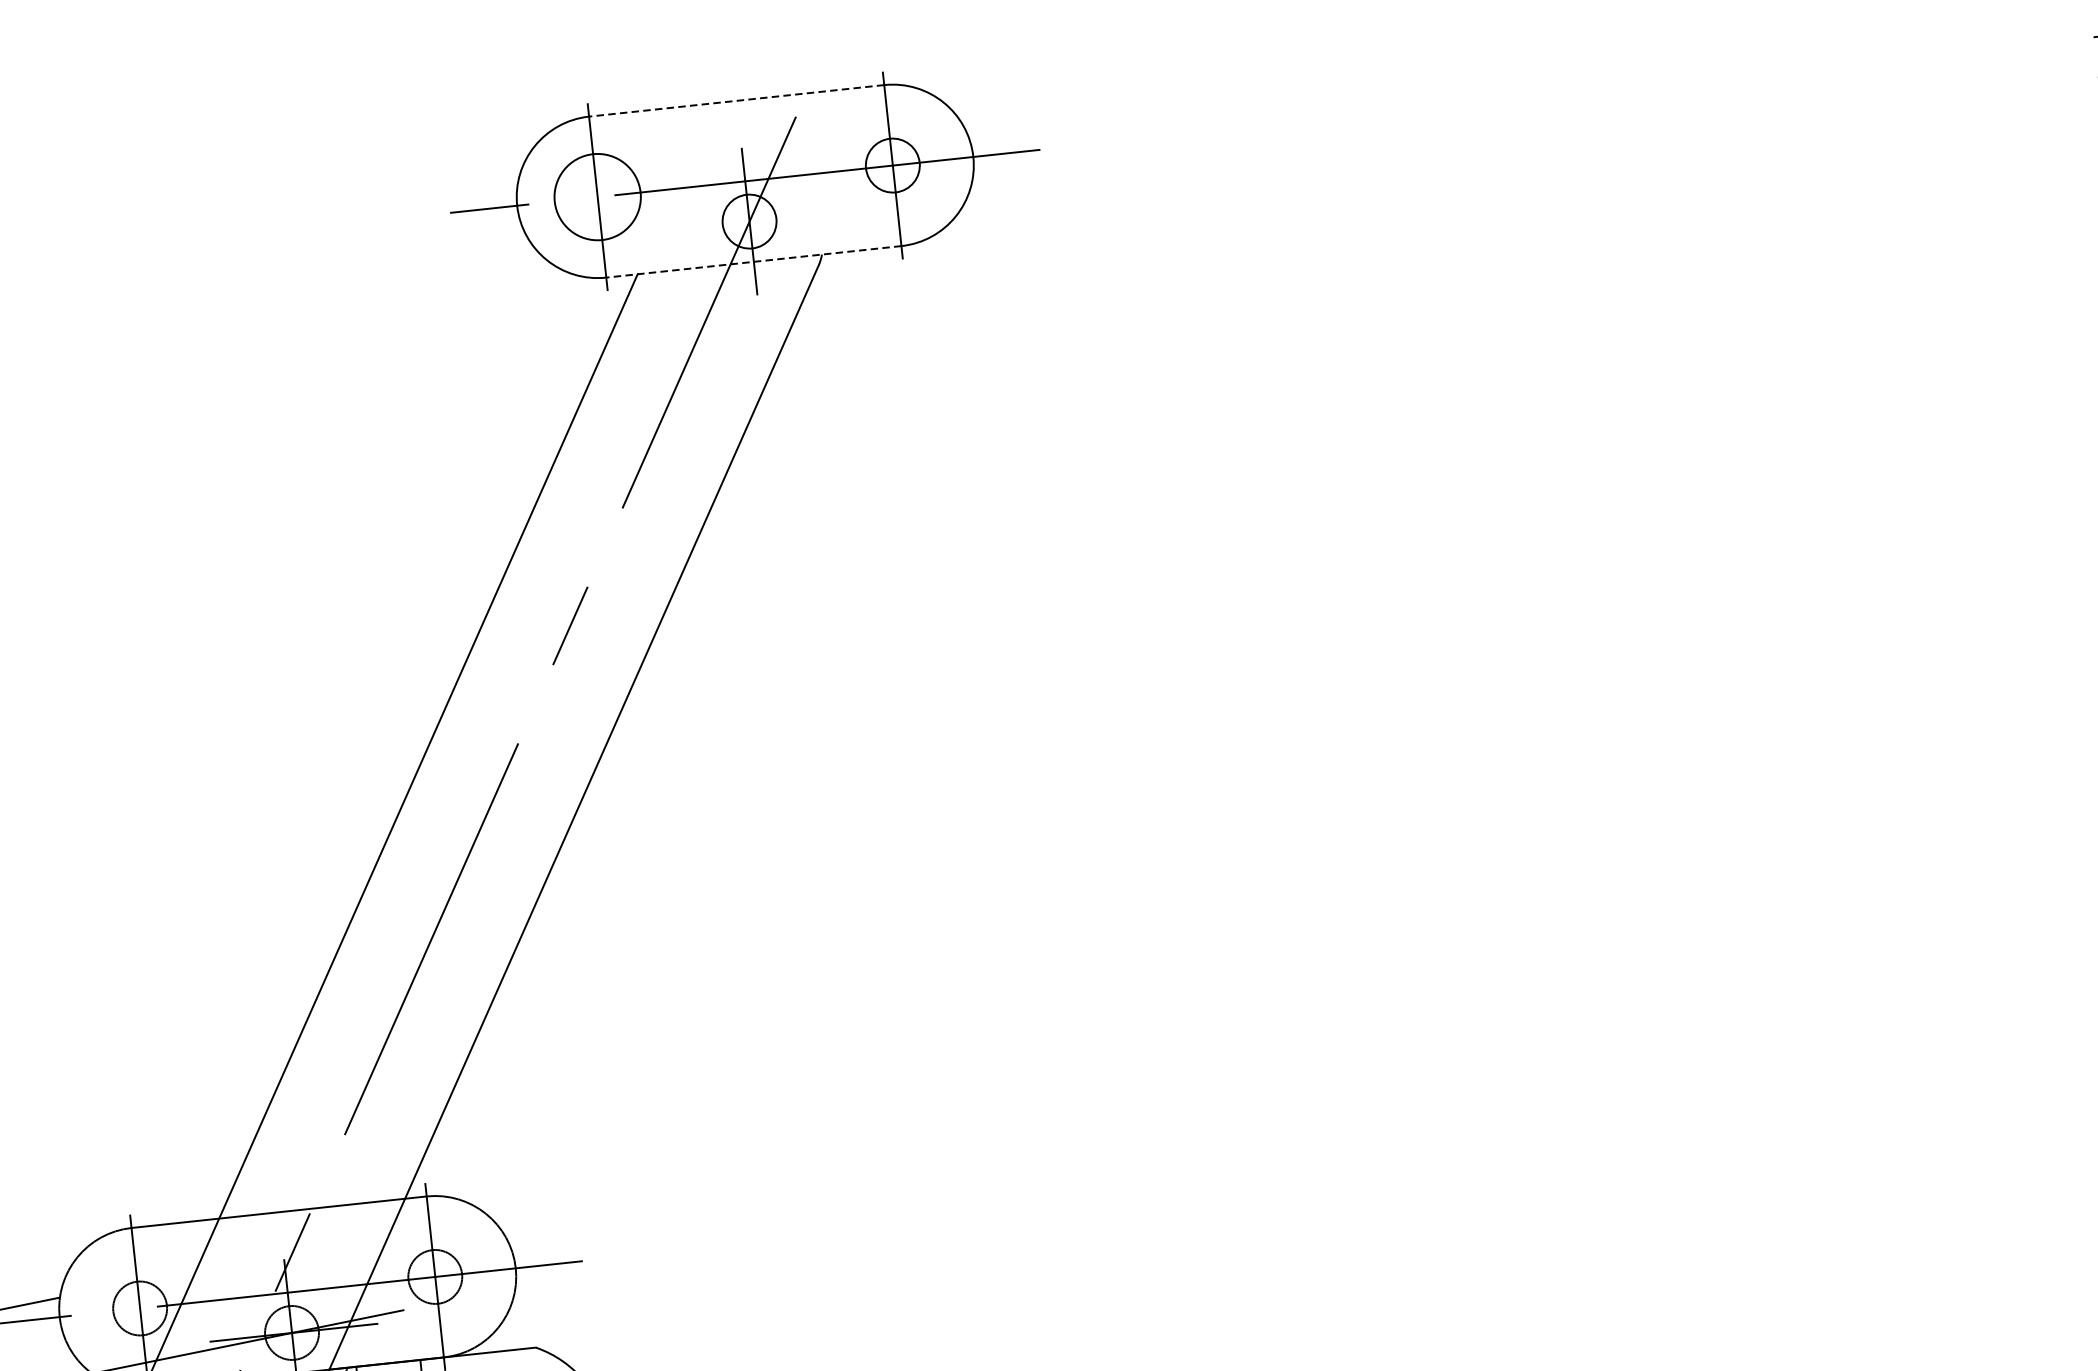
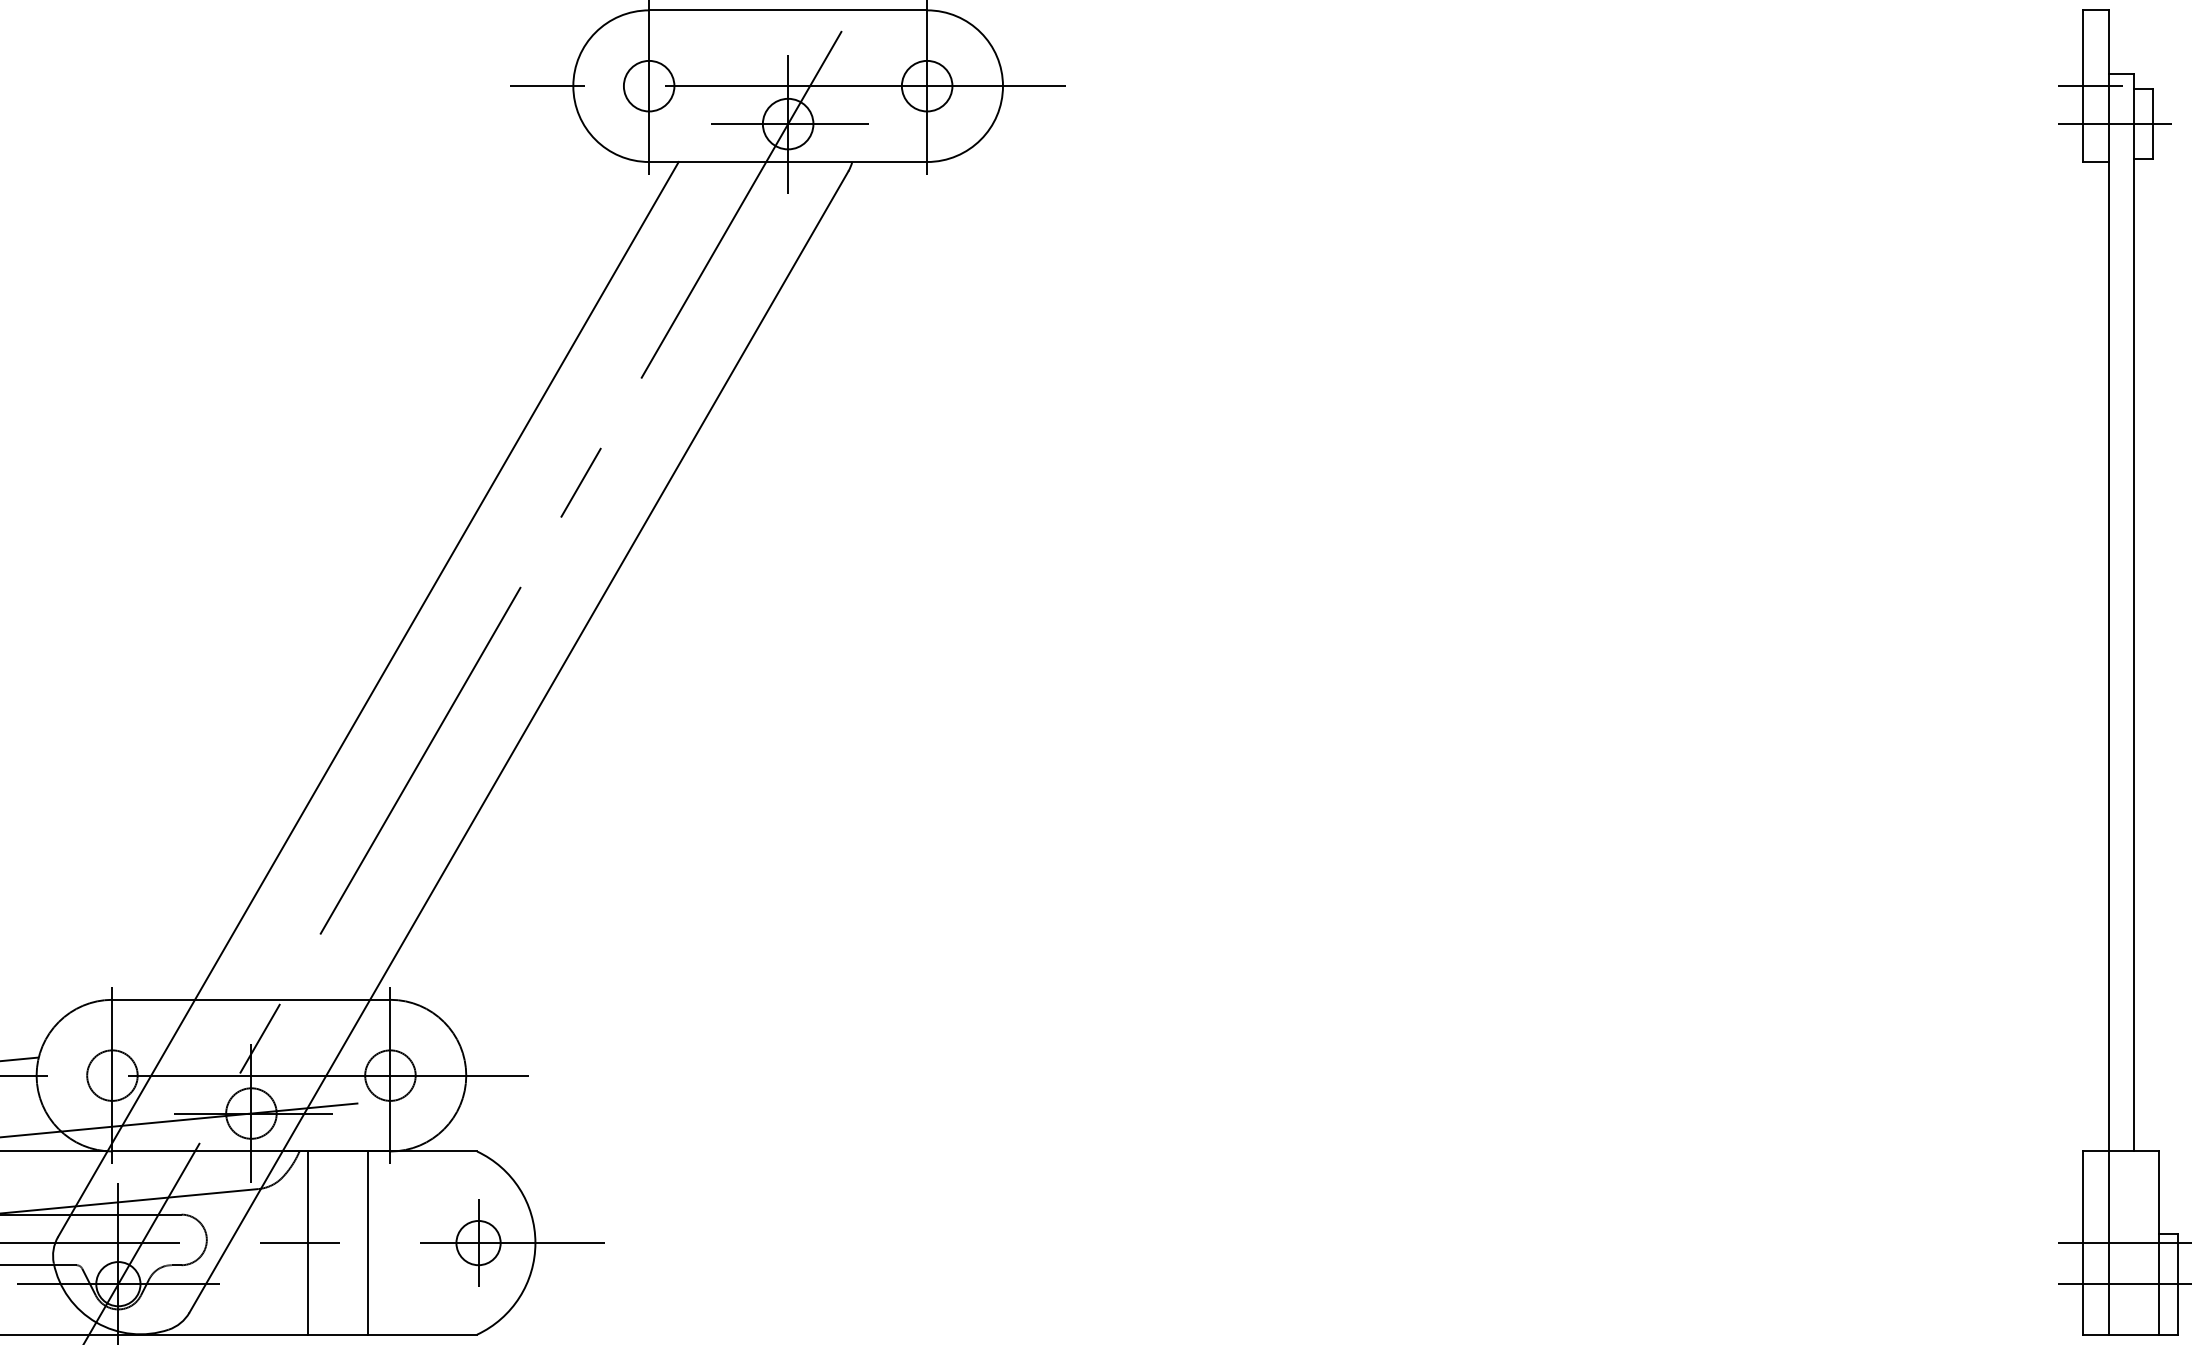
line: (735, 101) -> (787, 10), dashed -> solid
circle: (596, 196) -> (648, 85), size x0.62
line: (751, 221) -> (789, 124), added
line: (753, 262) -> (787, 162), dashed -> solid

